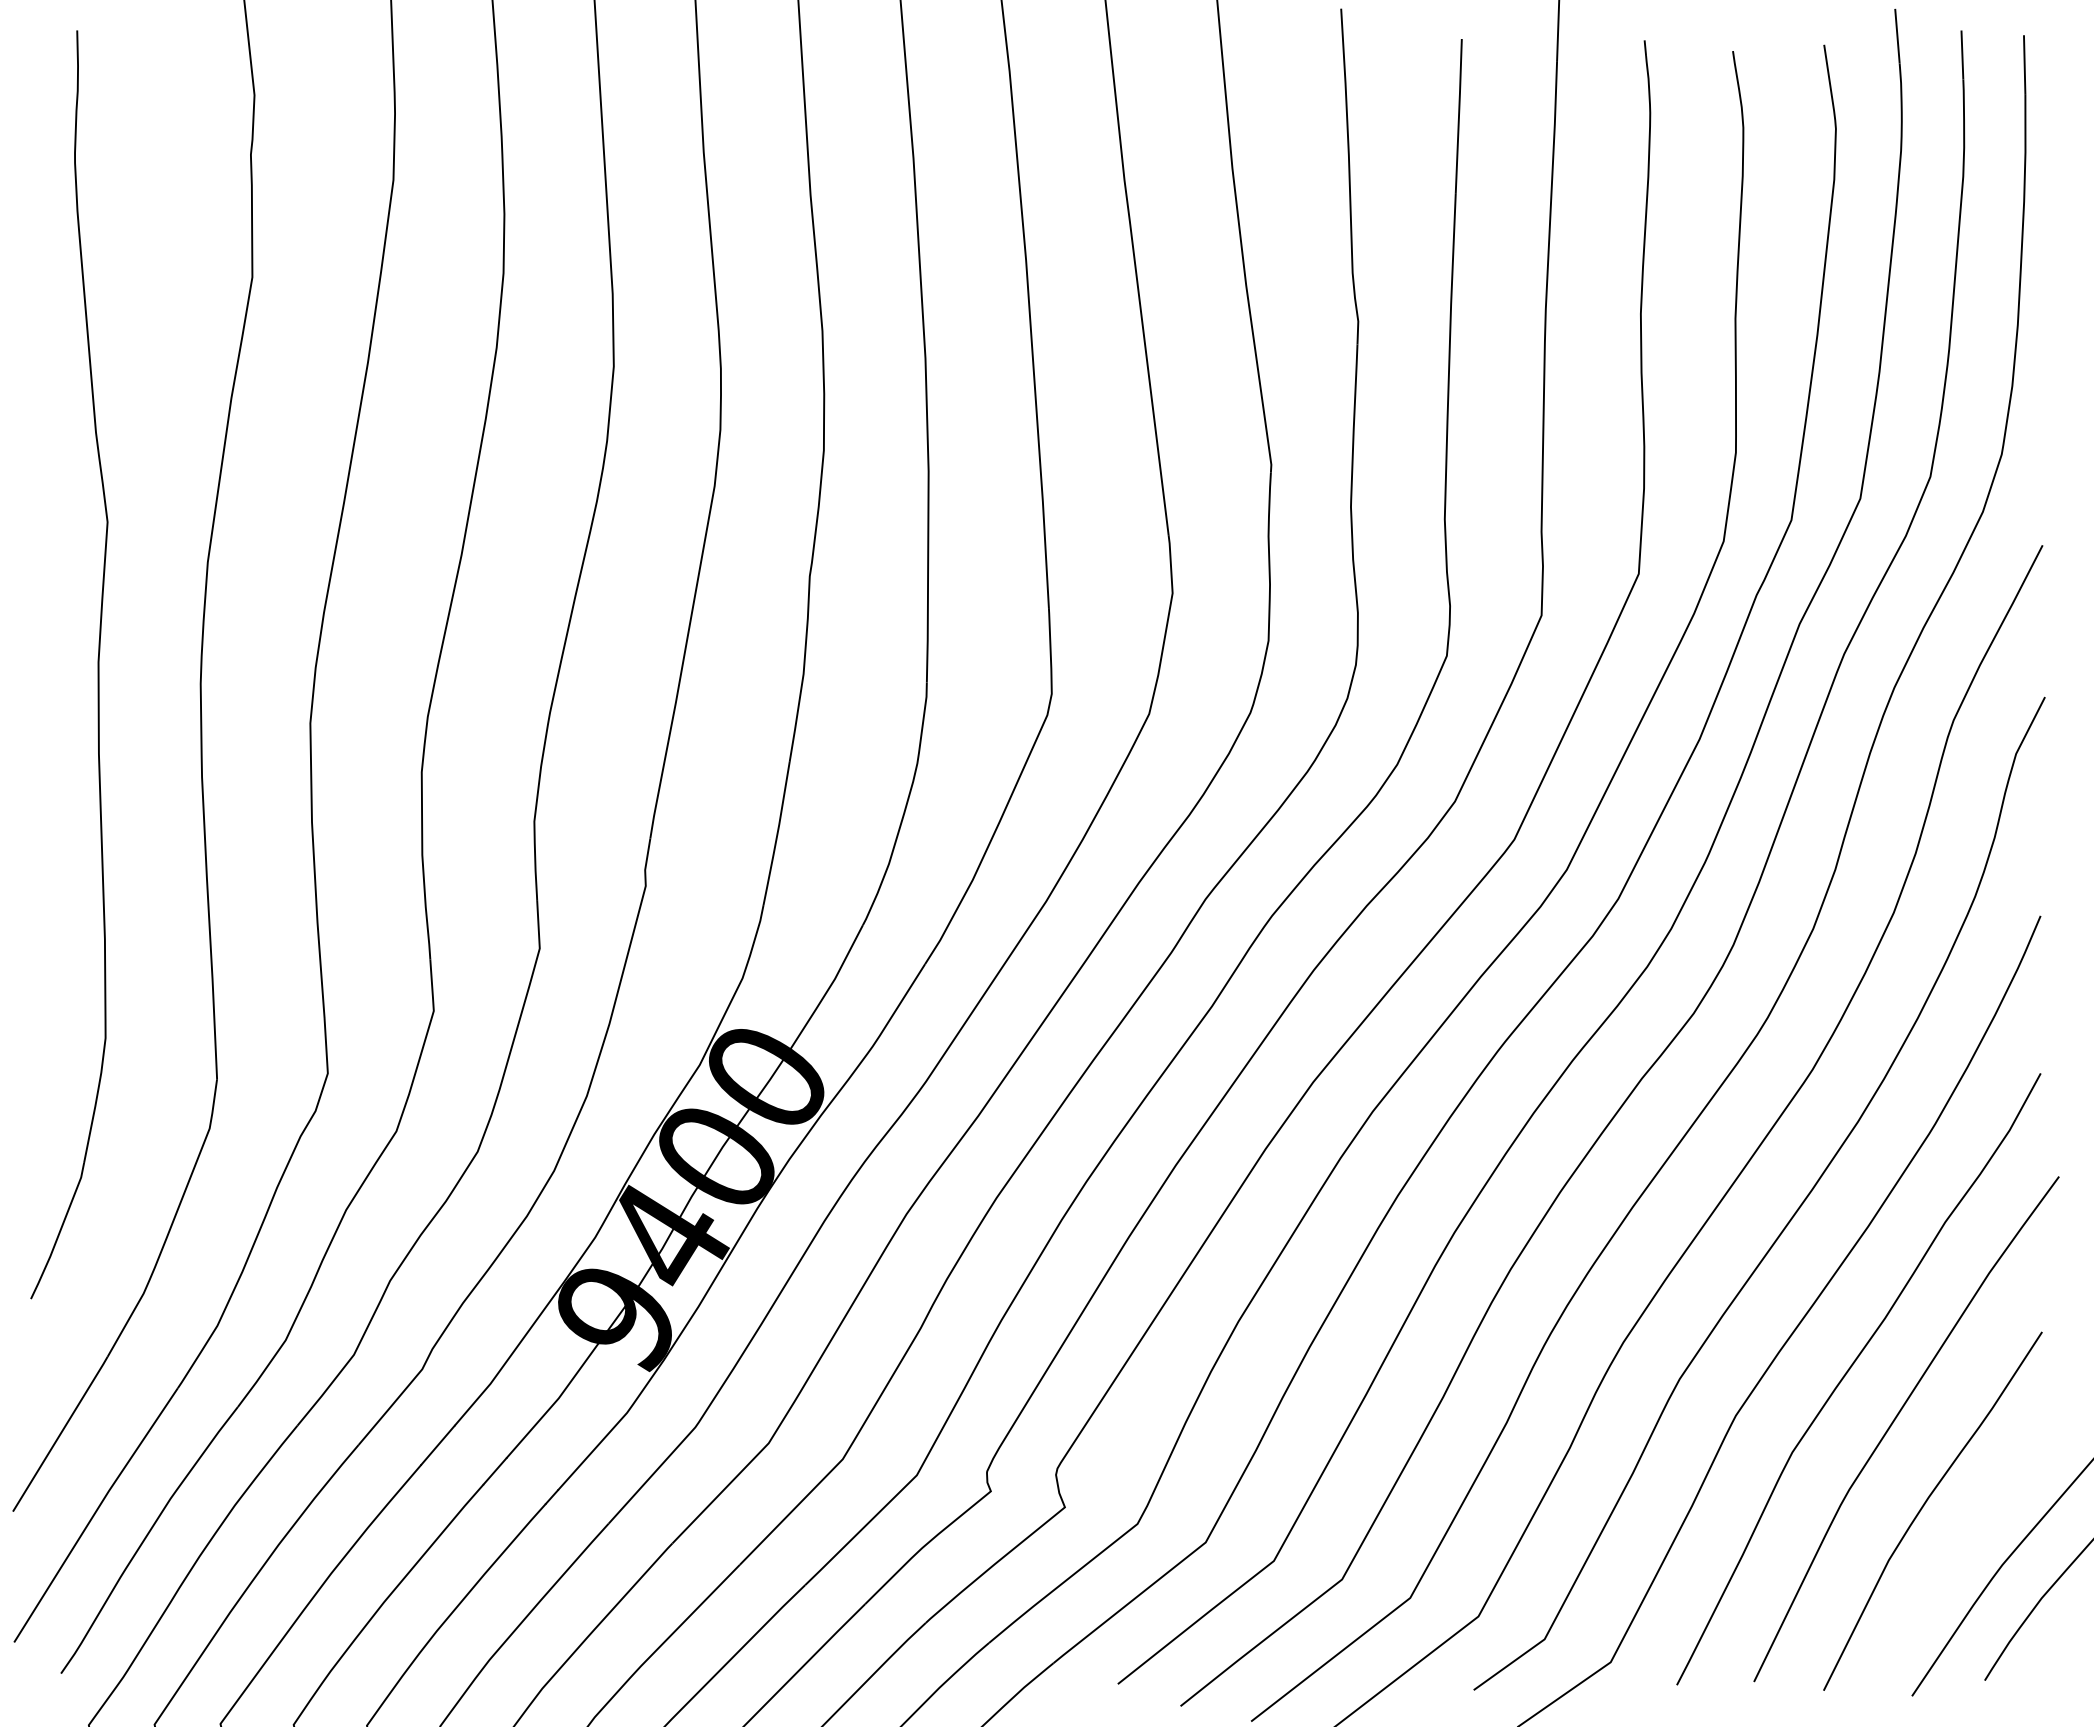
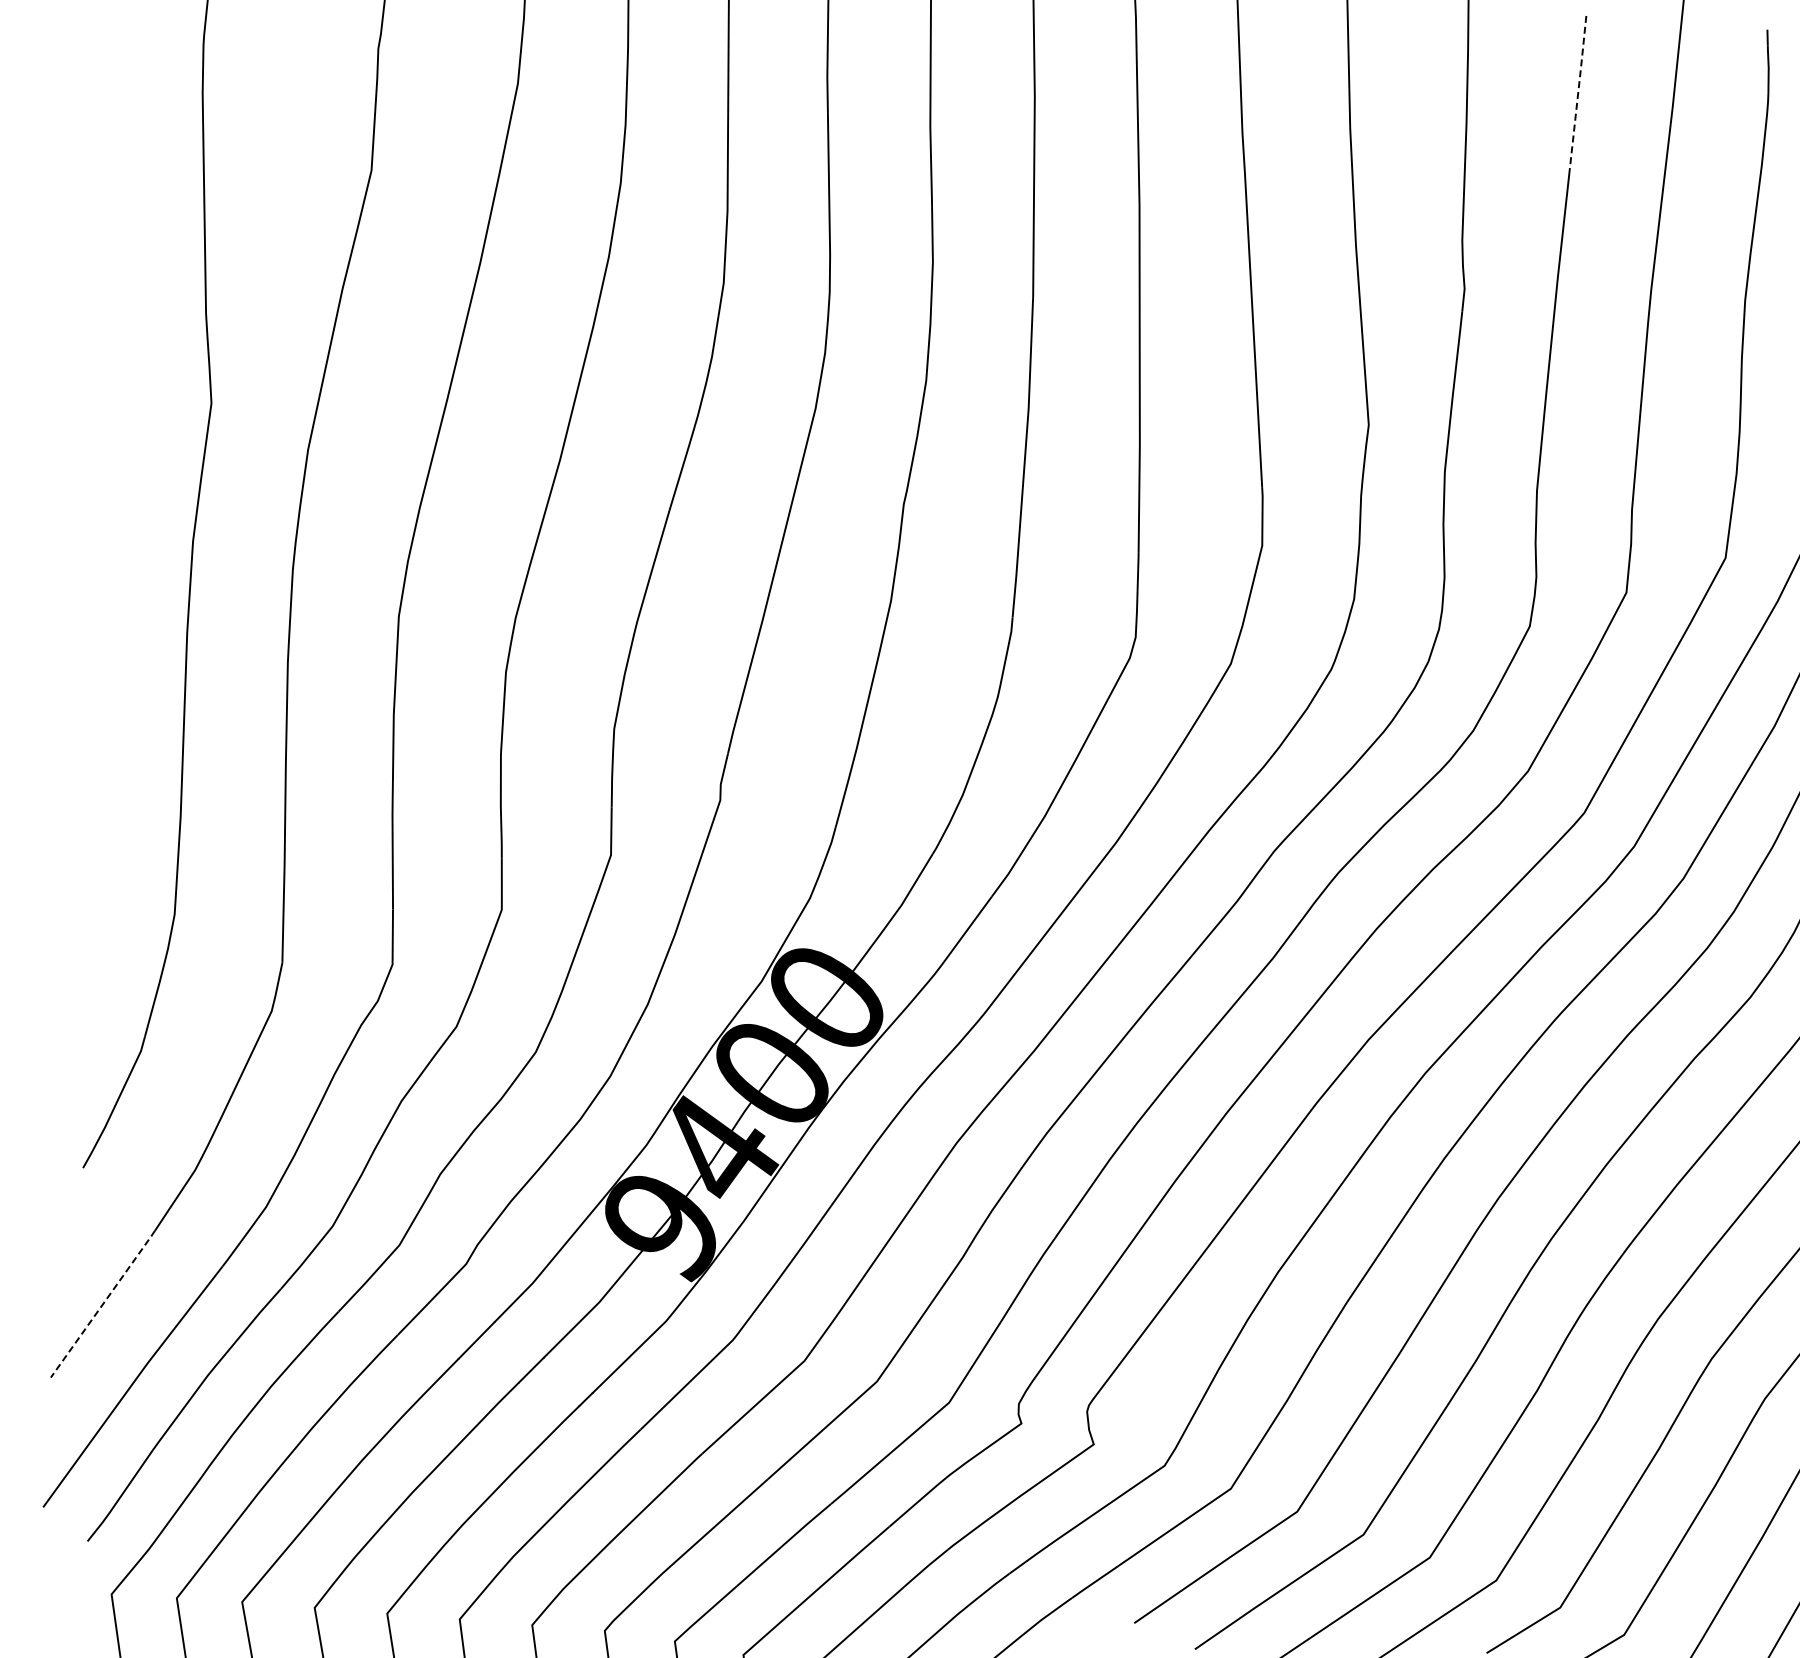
line: (1459, 115) -> (1578, 91), solid -> dashed
line: (60, 1434) -> (103, 1304), solid -> dashed

